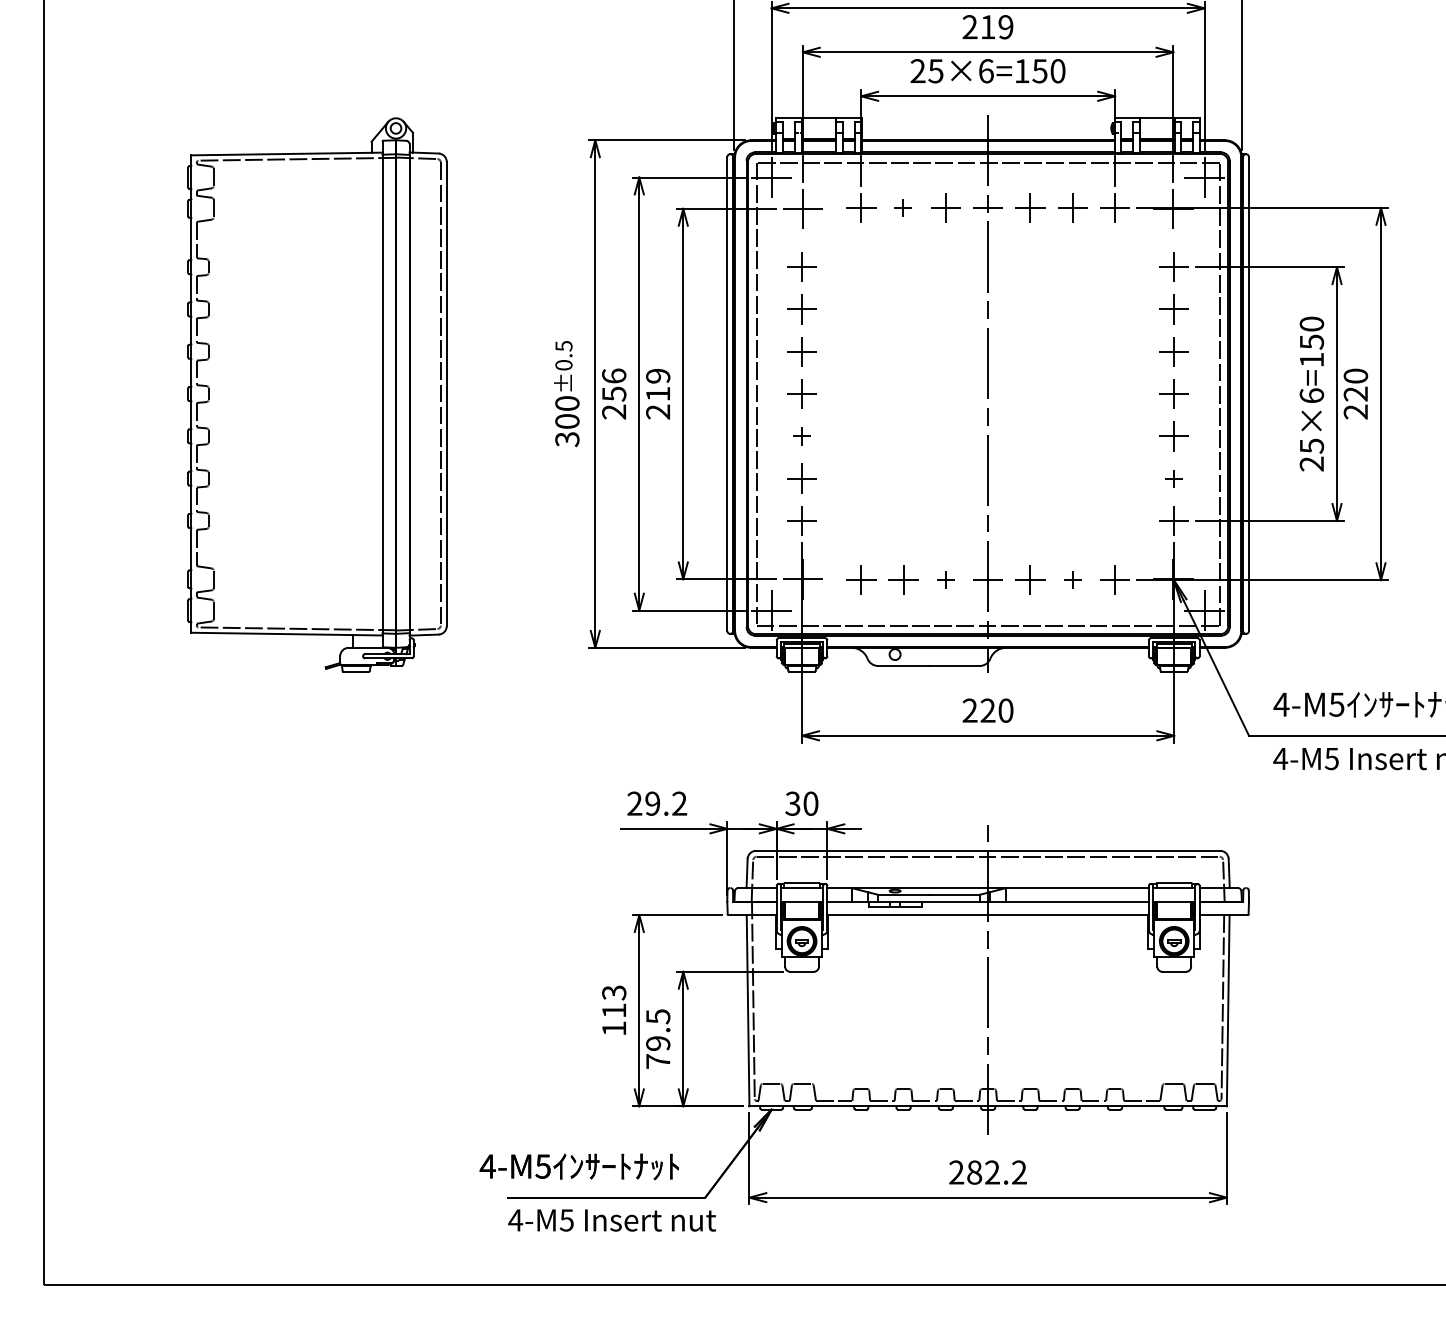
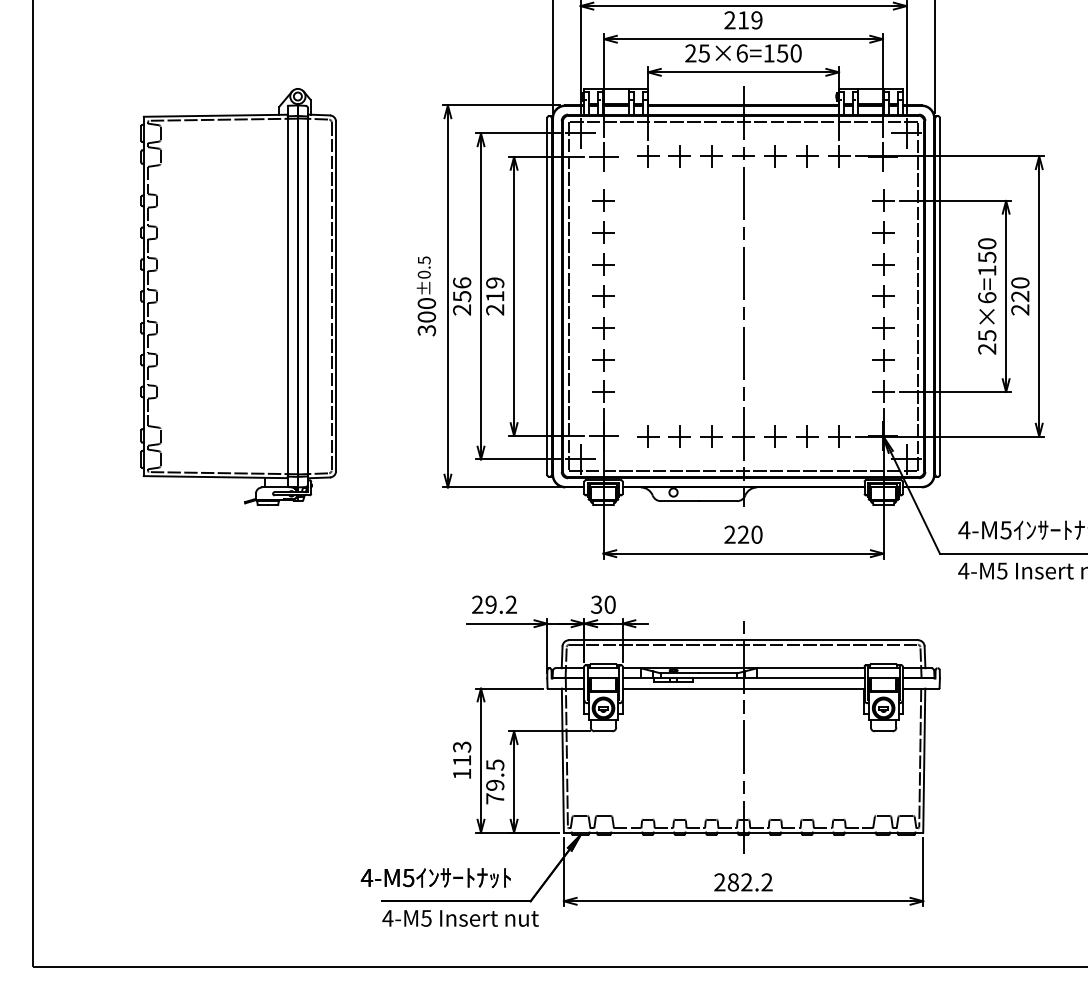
part: (903, 208) -> (679, 156), size x1.67
part: (802, 436) -> (603, 328), size x1.67
part: (1174, 479) -> (883, 360), size x1.67
part: (945, 580) -> (711, 436), size x1.67
part: (1073, 580) -> (807, 436), size x1.67

